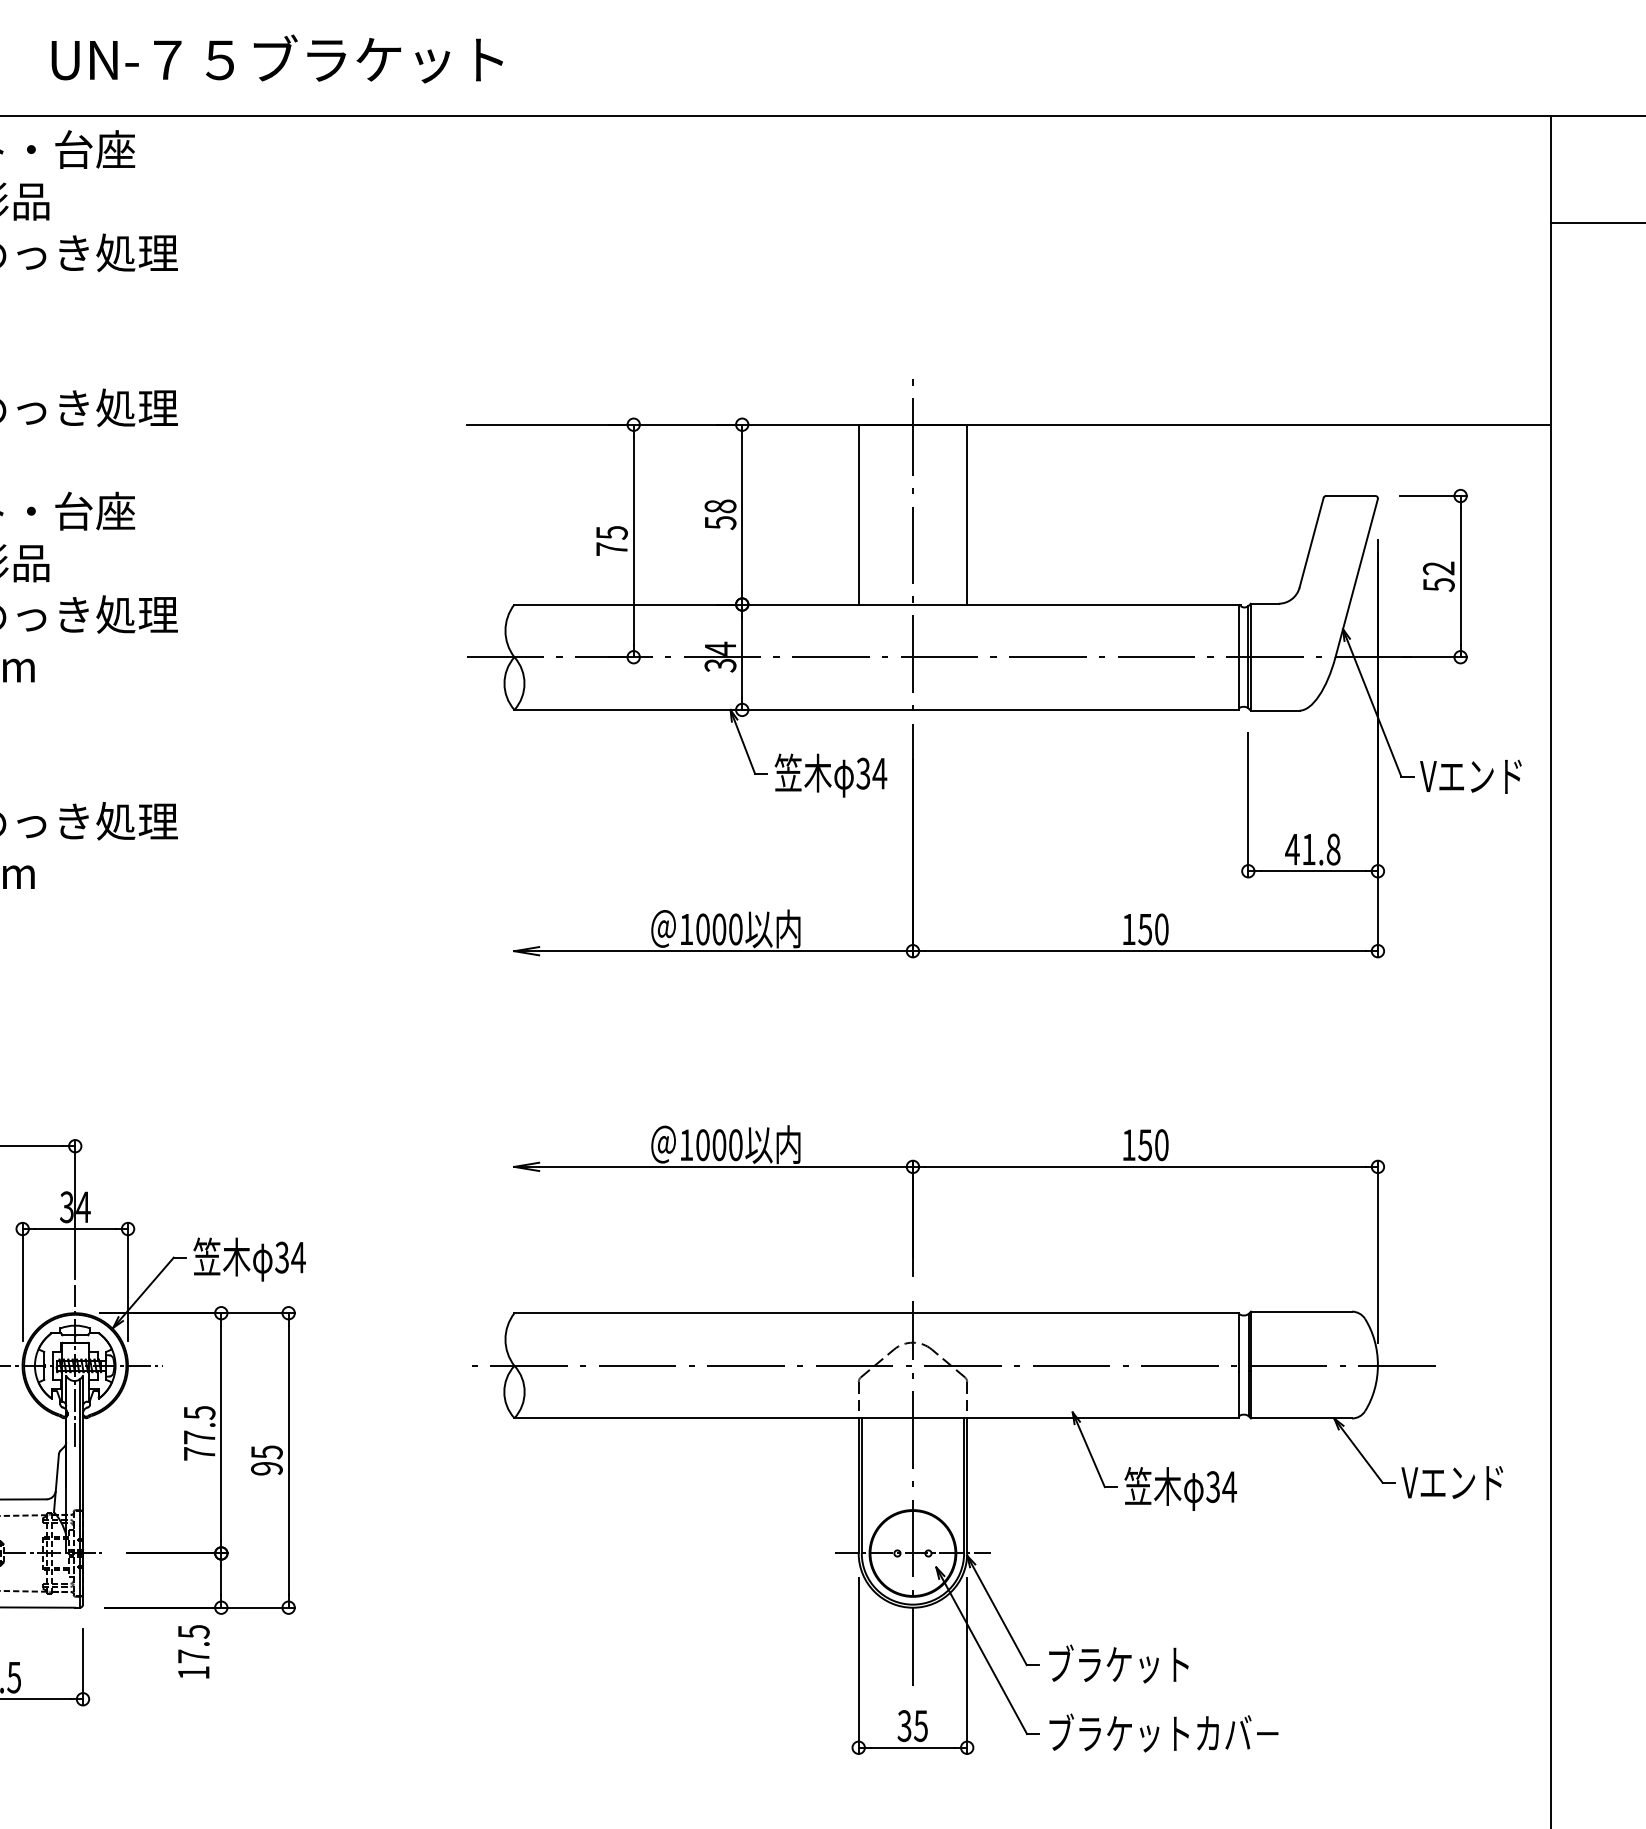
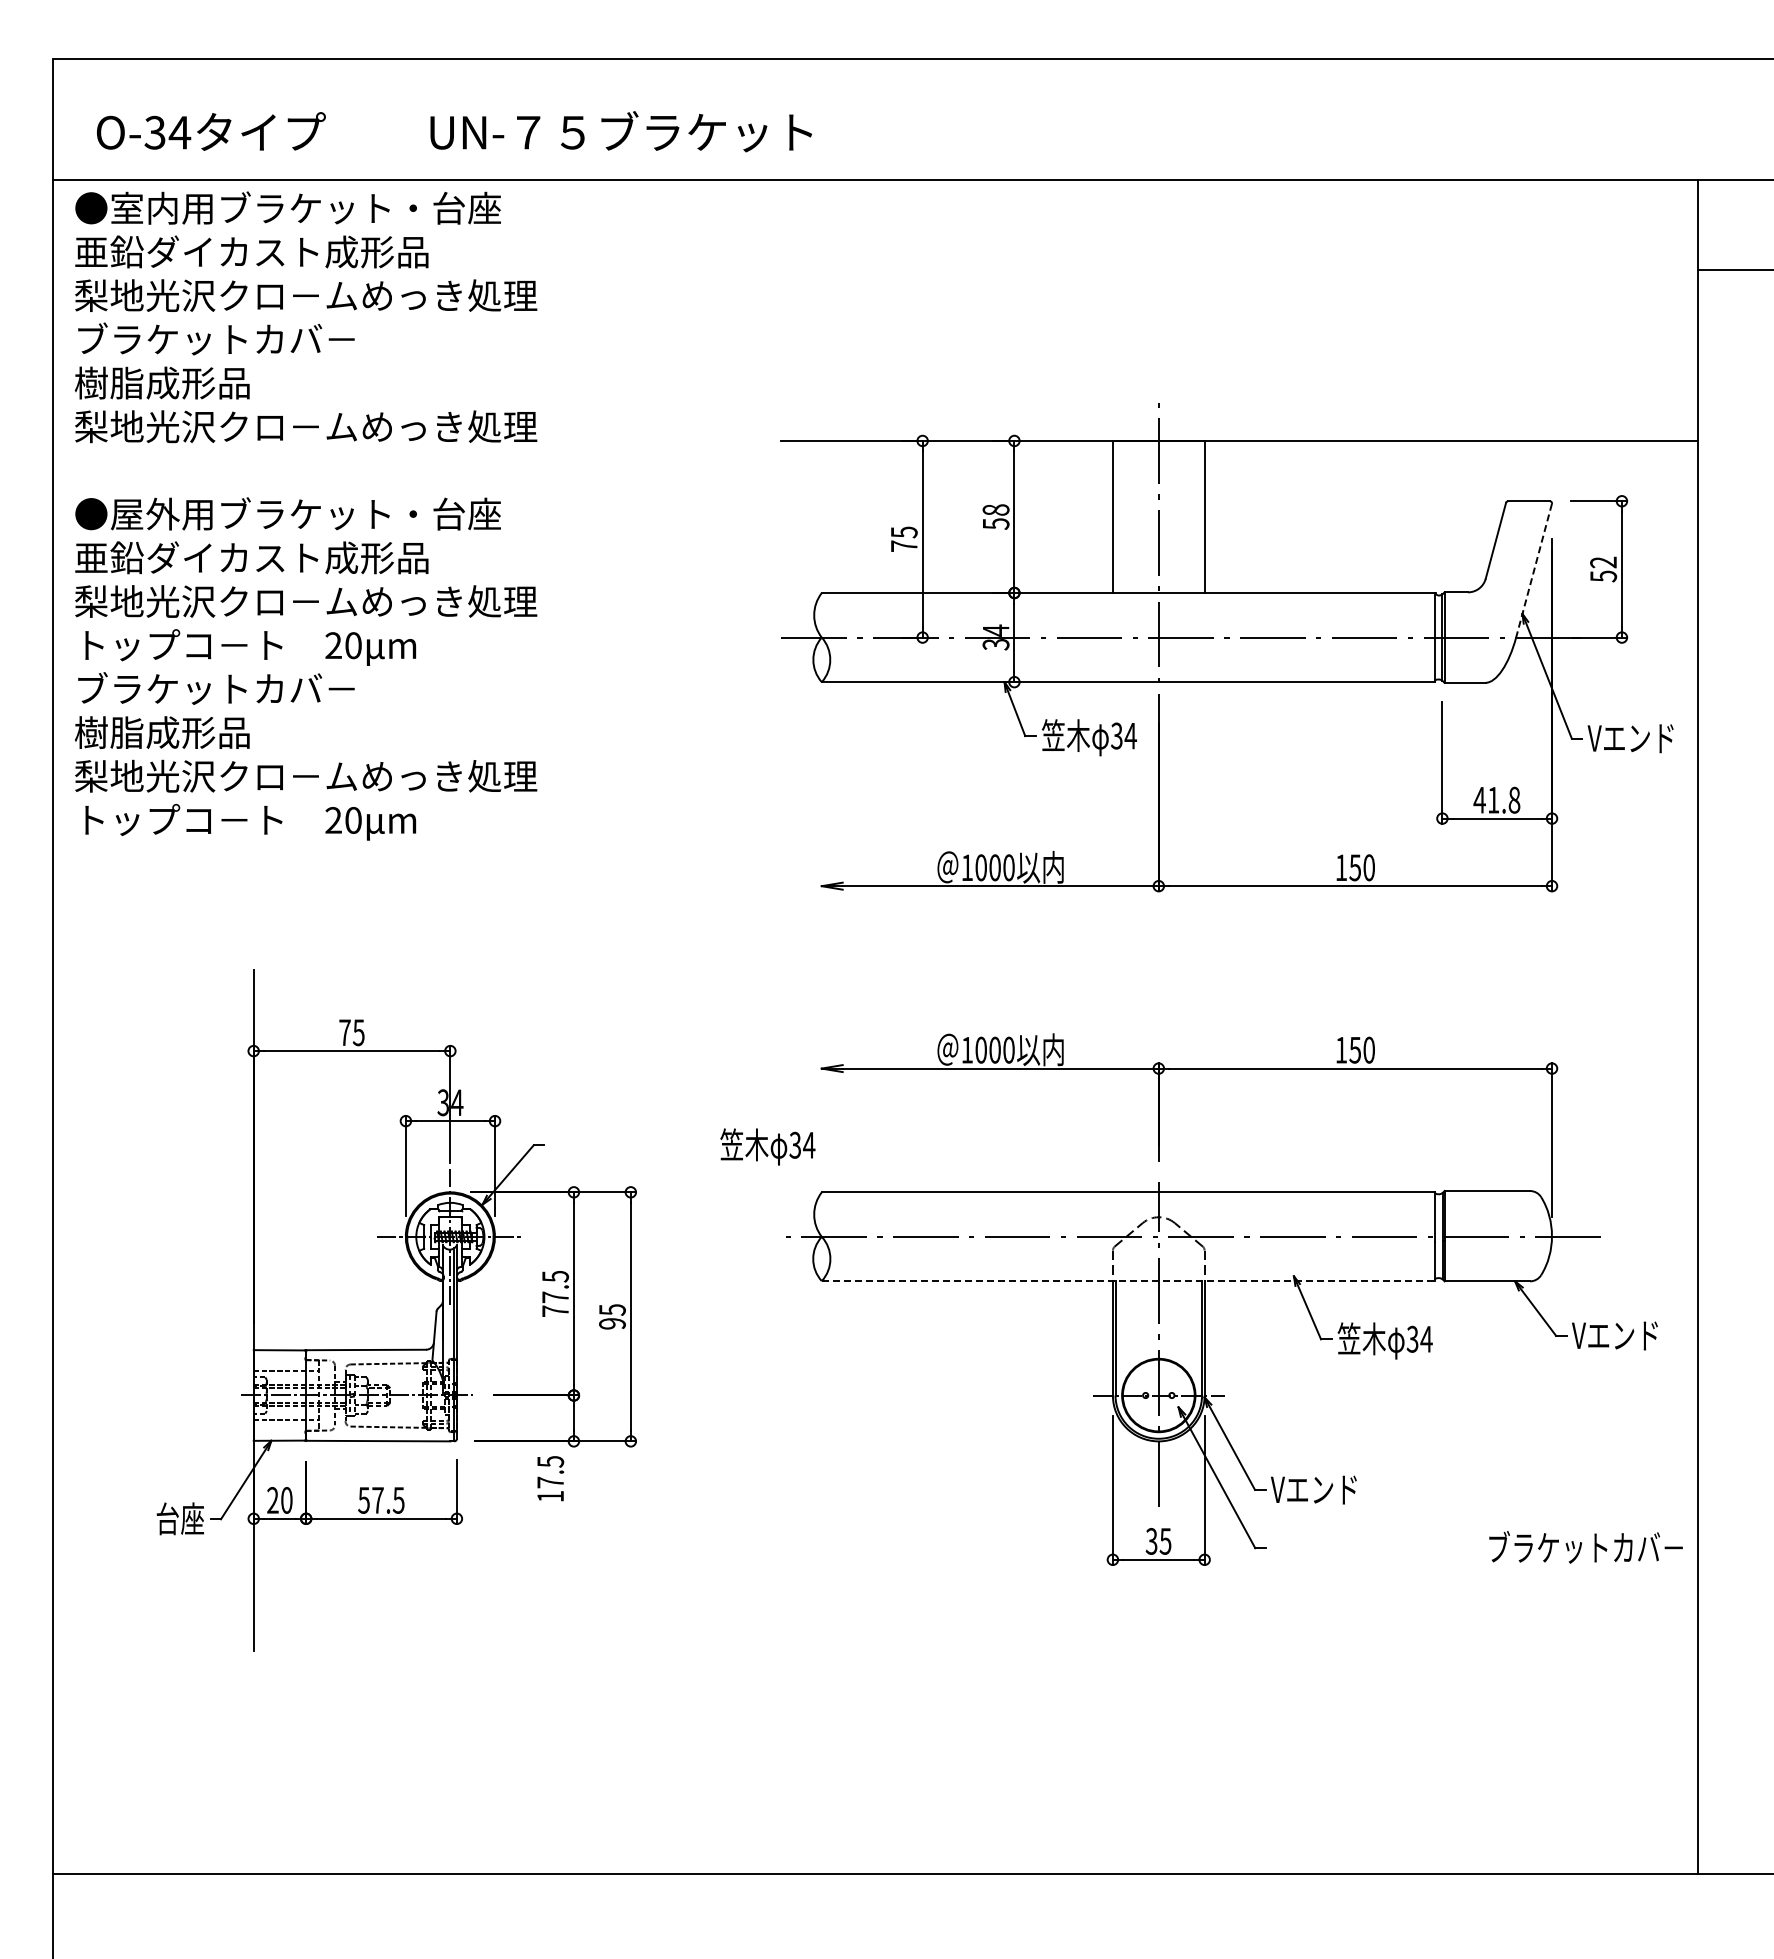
line: (1356, 579) -> (1533, 571), solid -> dashed
text: (249, 1259) -> (767, 1146), moved
line: (877, 1418) -> (1128, 1281), solid -> dashed
text: (1117, 1663) -> (1331, 1488), ブラケット -> Vエンド
text: (1163, 1733) -> (1585, 1547), moved

